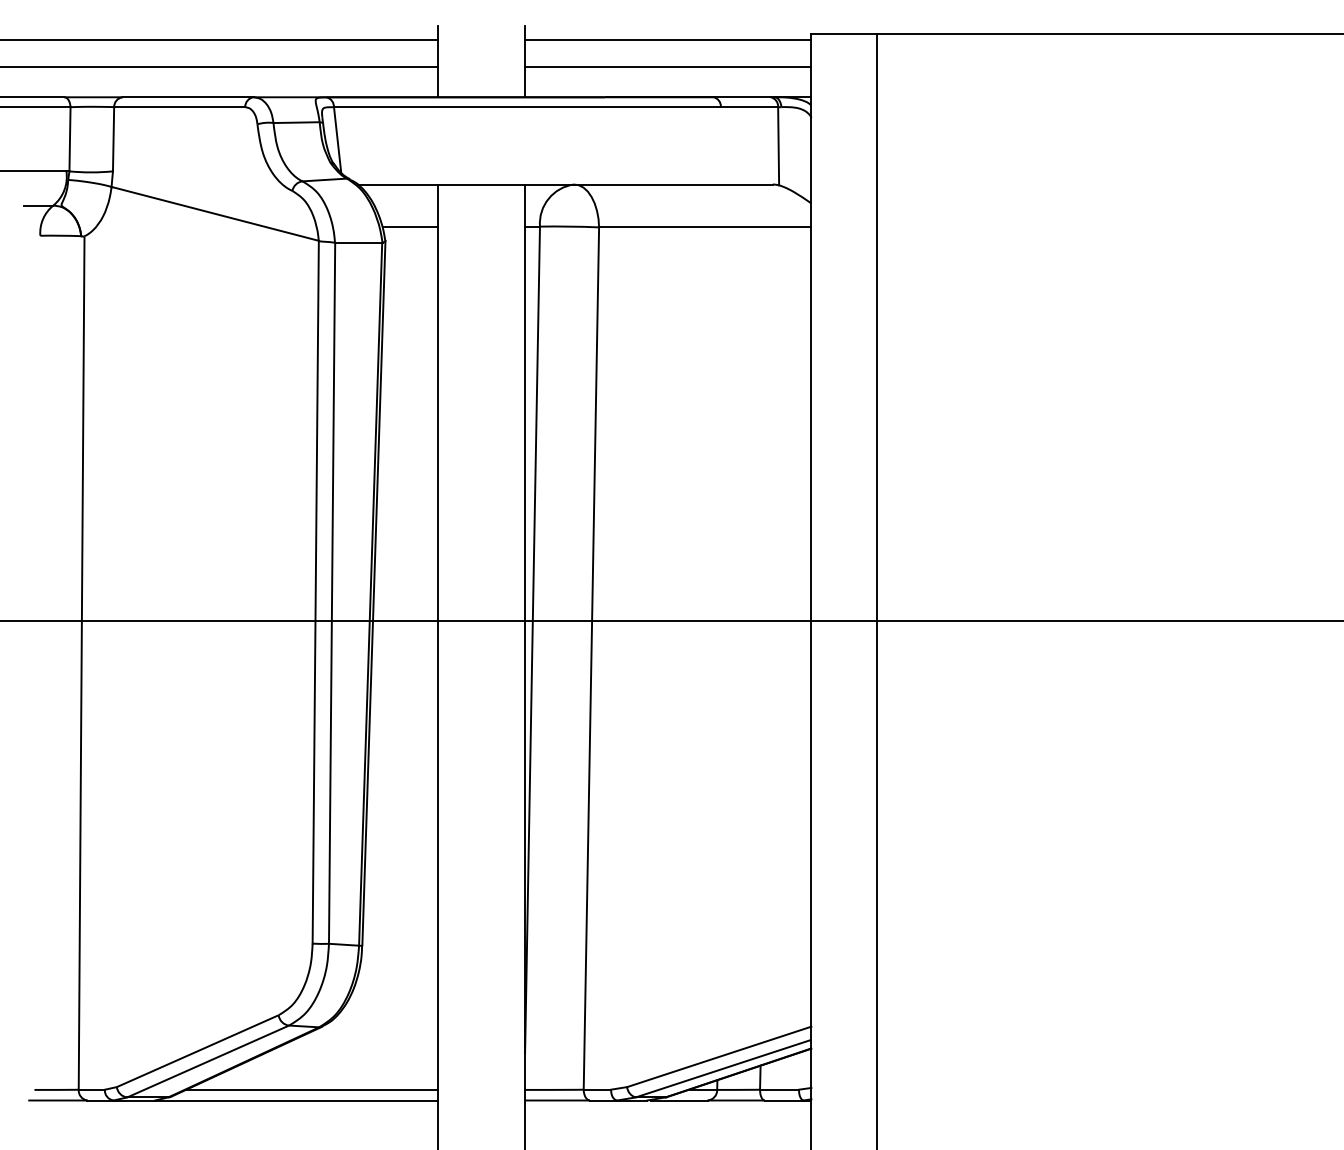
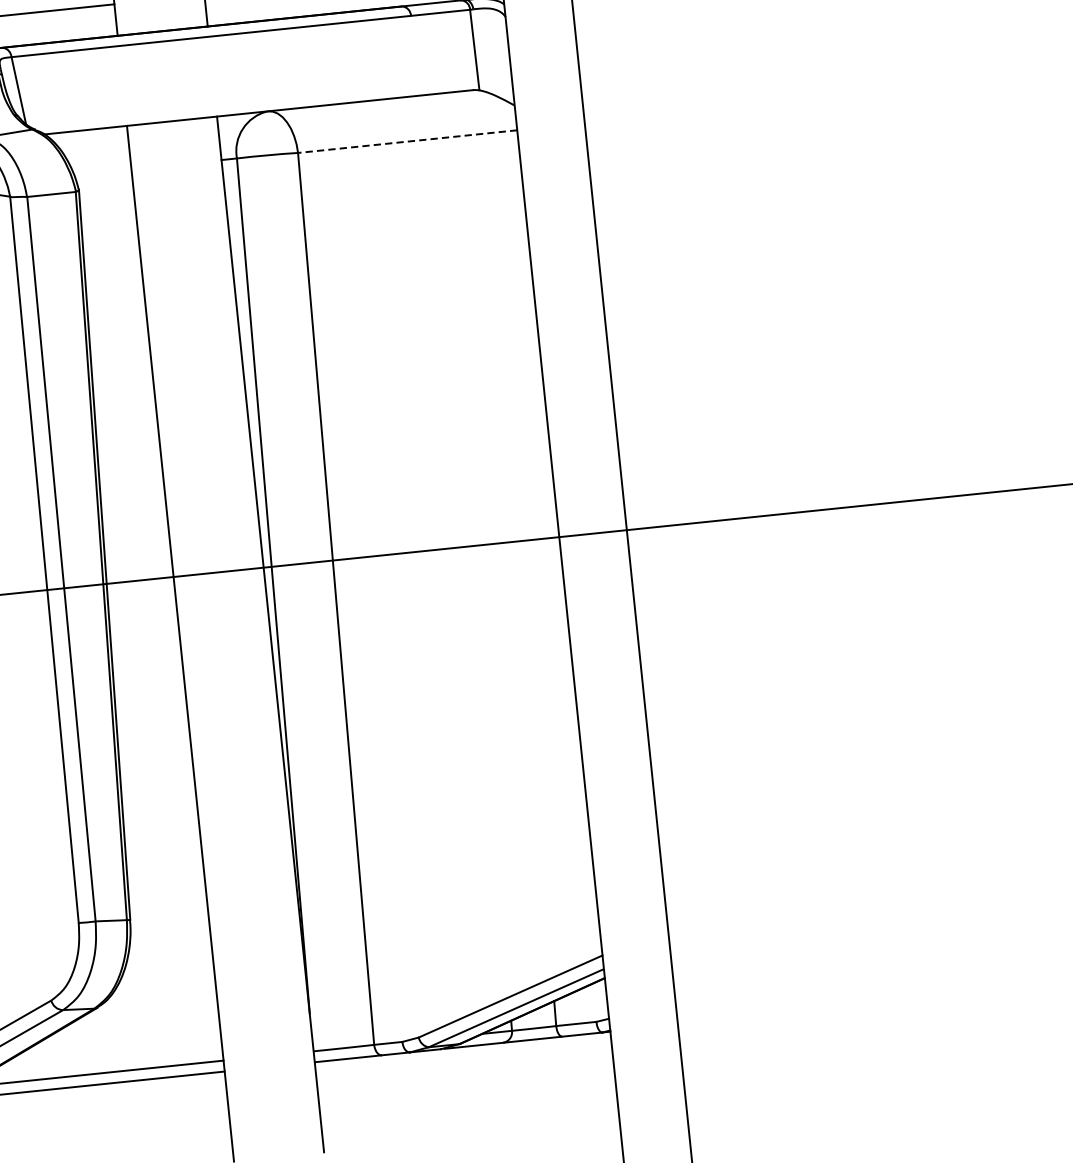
line: (410, 226) -> (103, 172), removed
line: (704, 227) -> (406, 141), solid -> dashed

